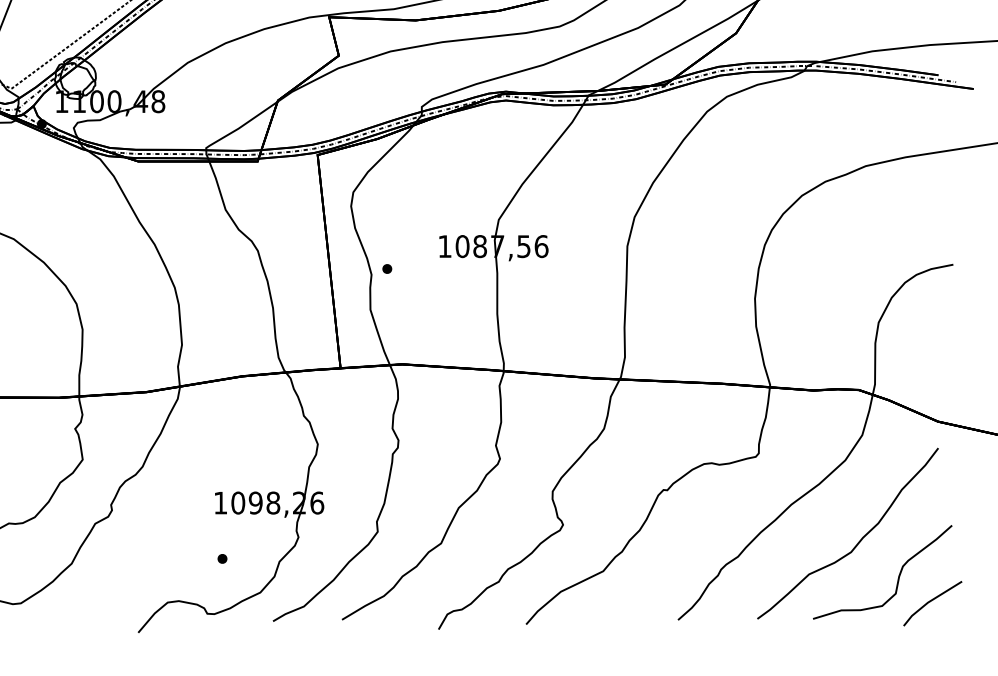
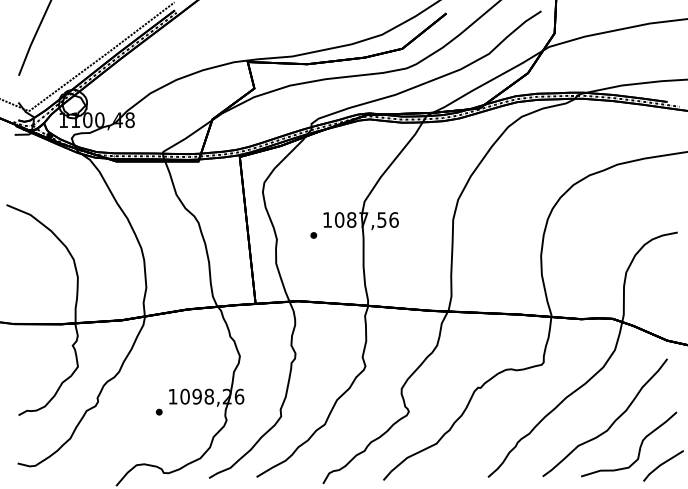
part: (386, 269) -> (313, 235), moved
part: (221, 557) -> (158, 411), moved

